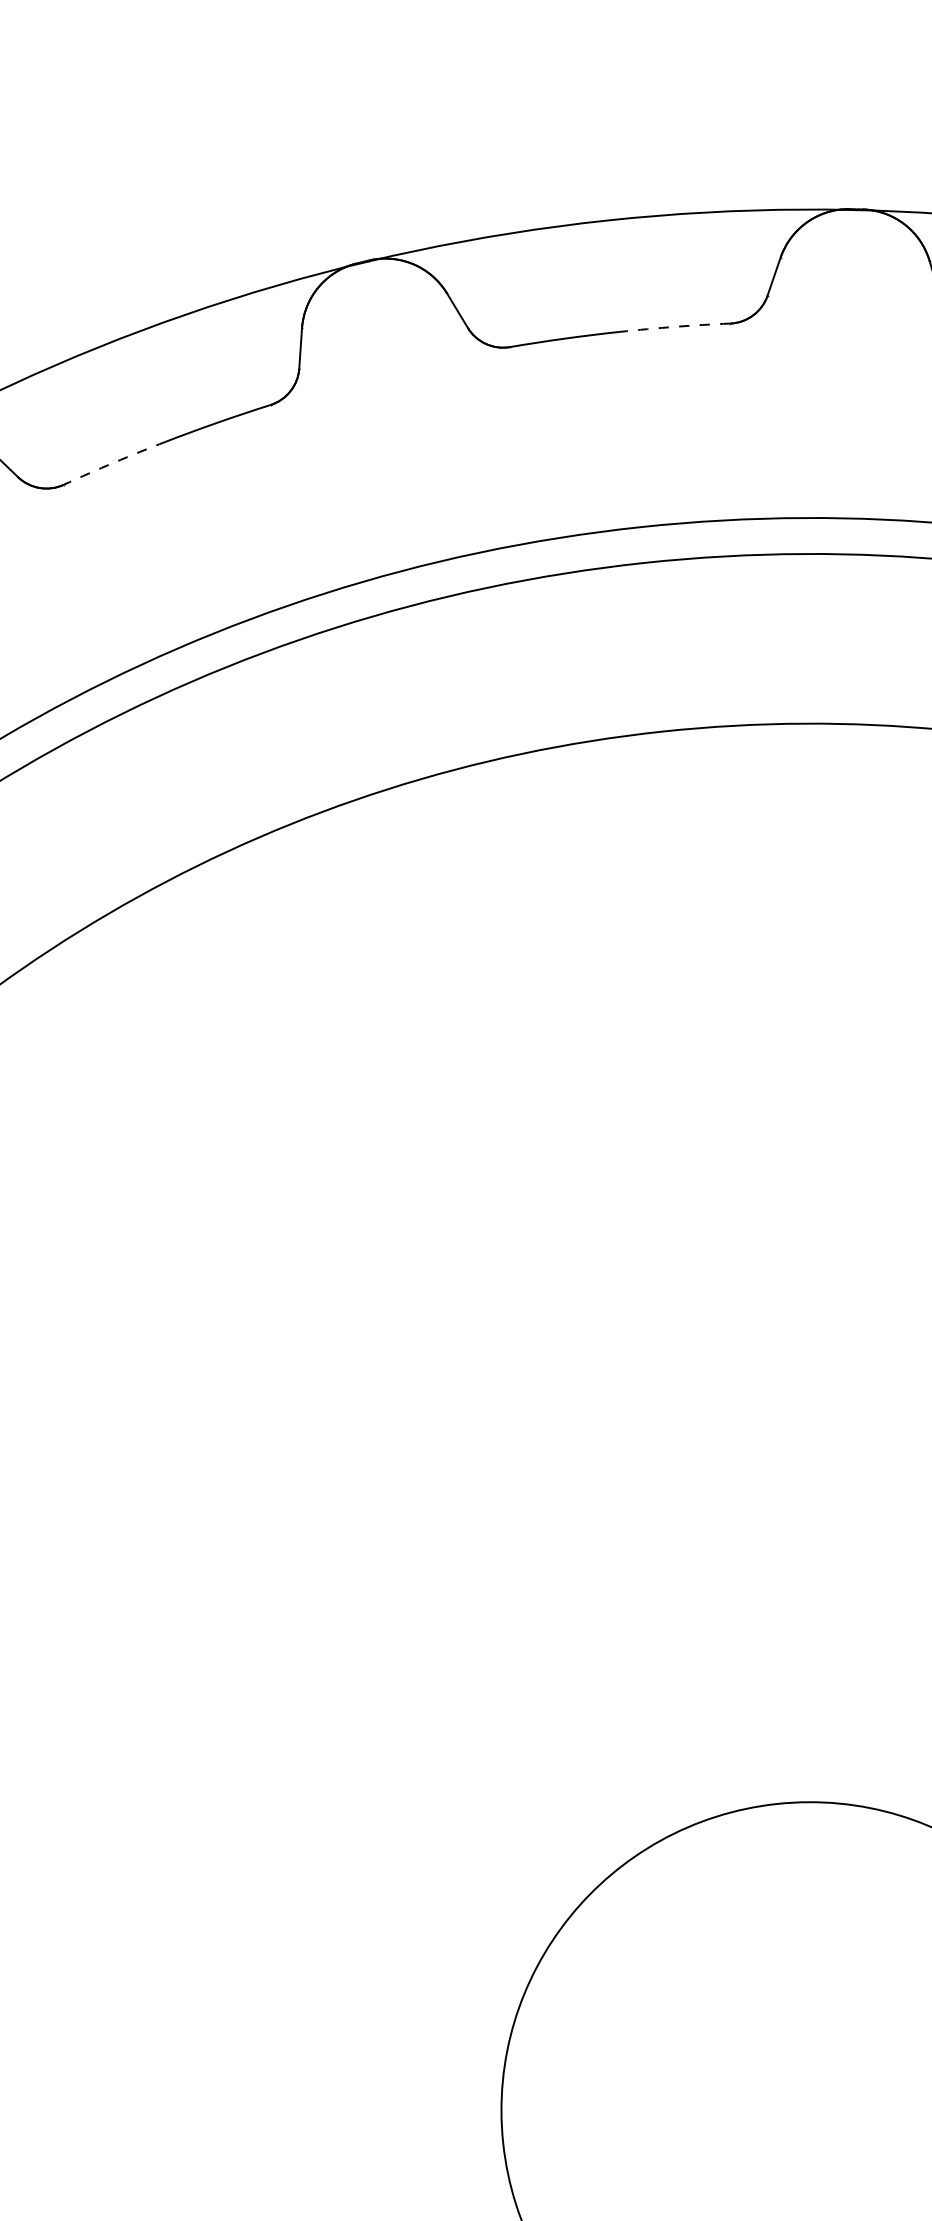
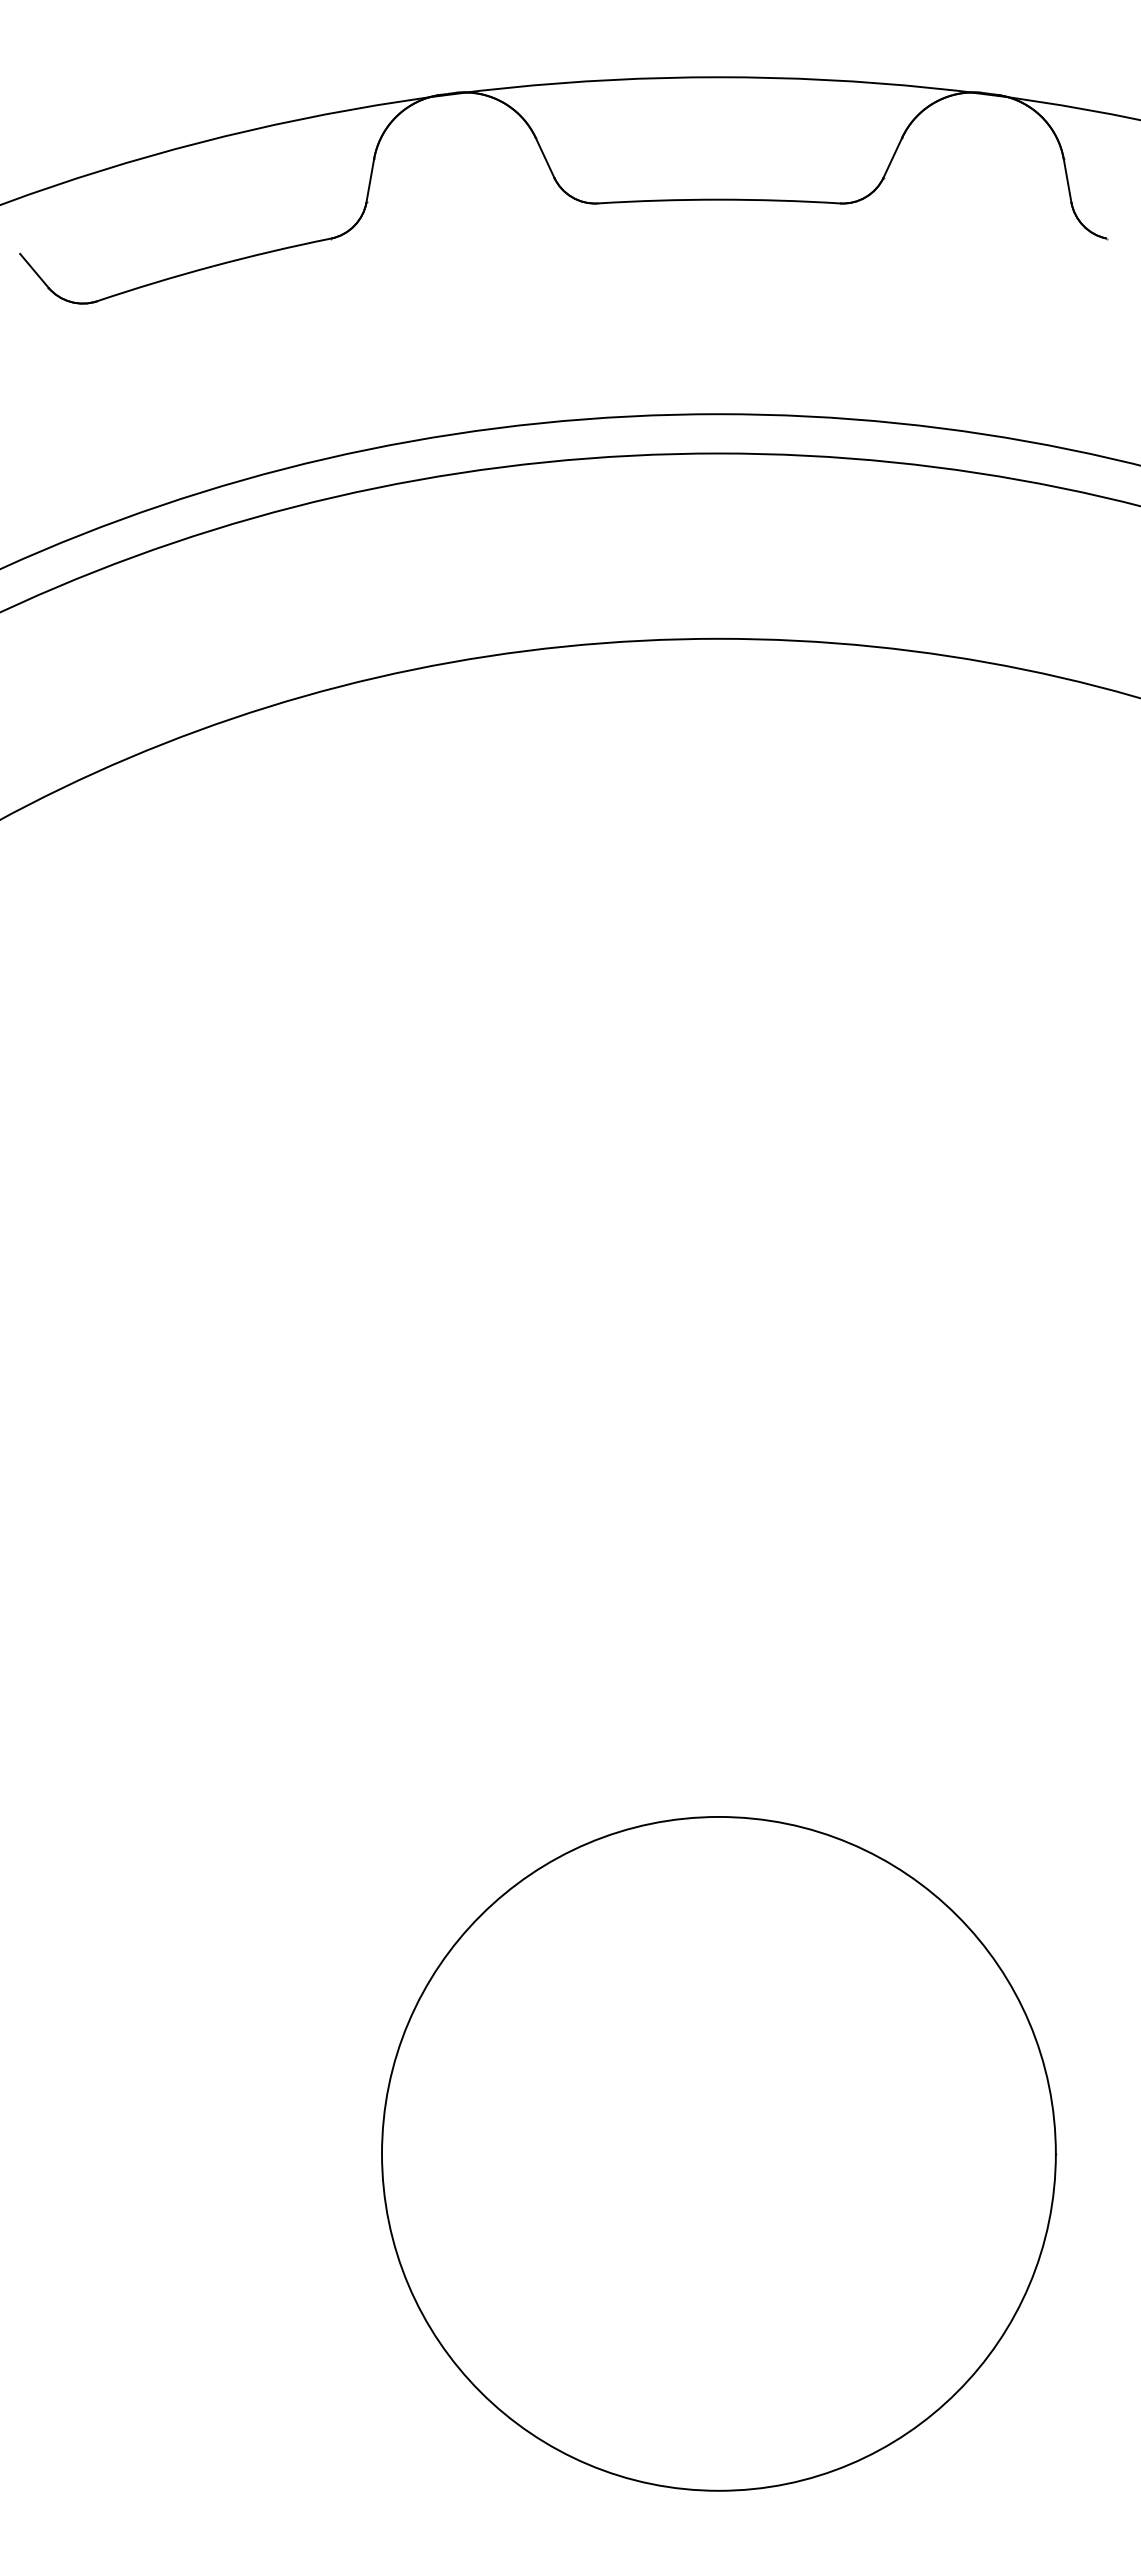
arc: (675, 326) -> (779, 200), dashed -> solid
arc: (114, 462) -> (154, 282), dashed -> solid

